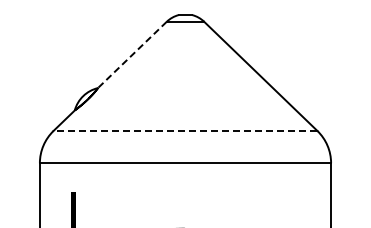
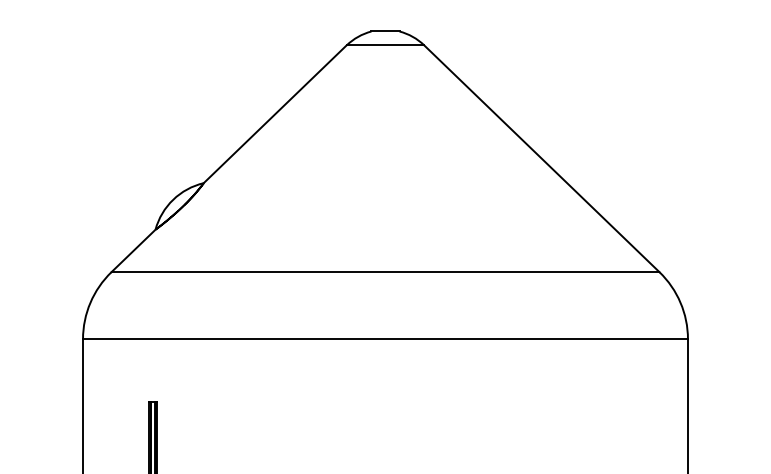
line: (132, 54) -> (275, 113), dashed -> solid
line: (185, 130) -> (385, 271), dashed -> solid

